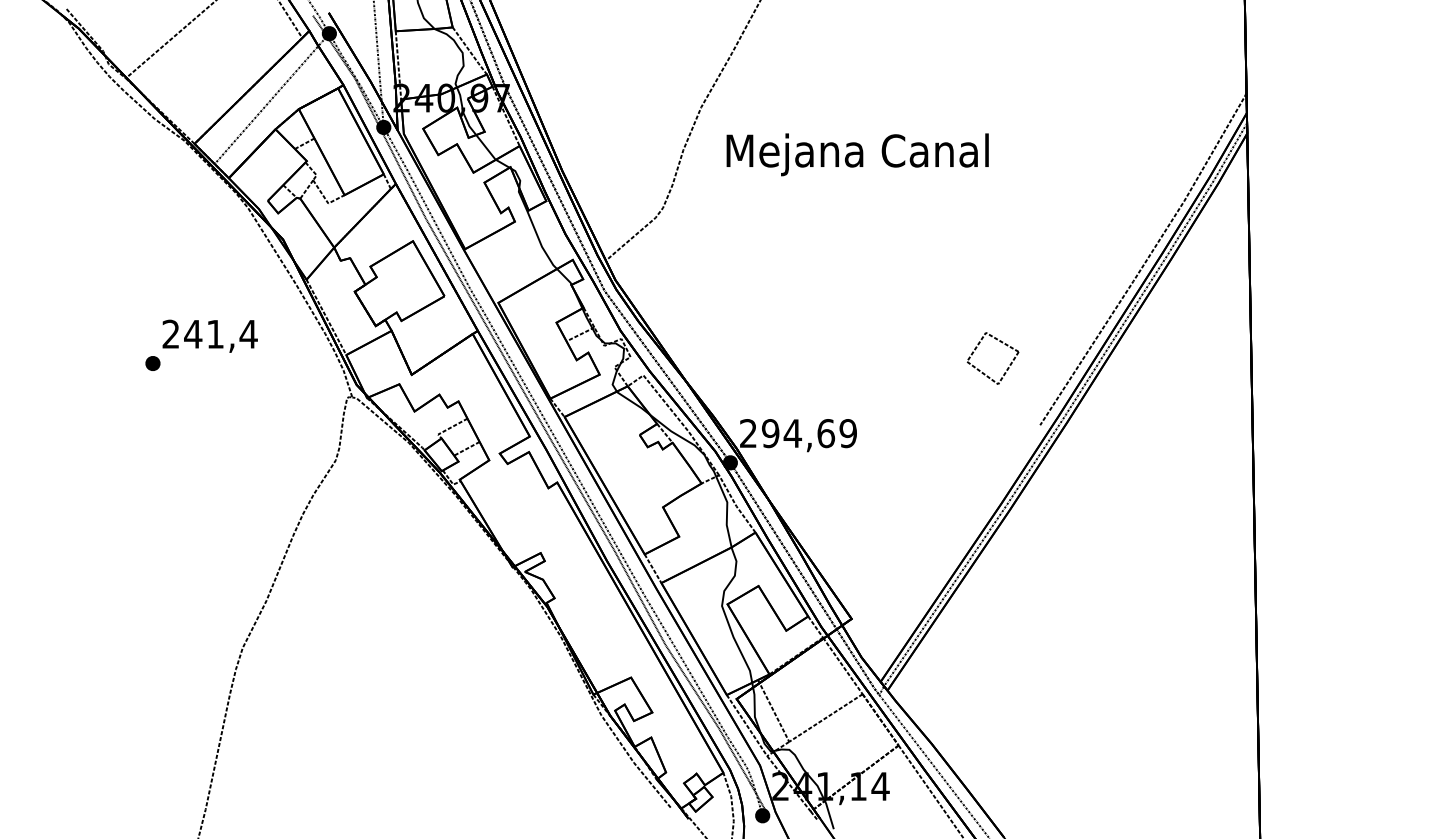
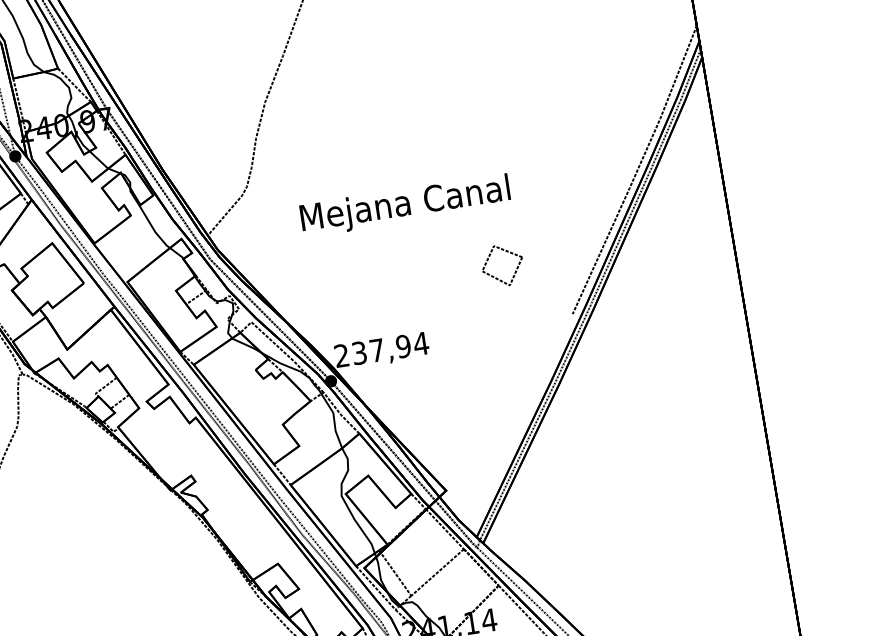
text: (857, 154) -> (405, 205), moved
part: (985, 373) -> (498, 278), moved
text: (809, 433) -> (390, 348), 294,69 -> 237,94

